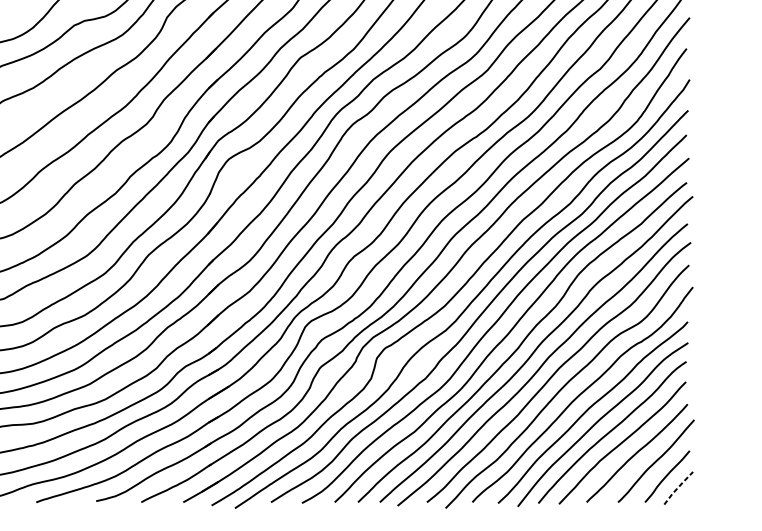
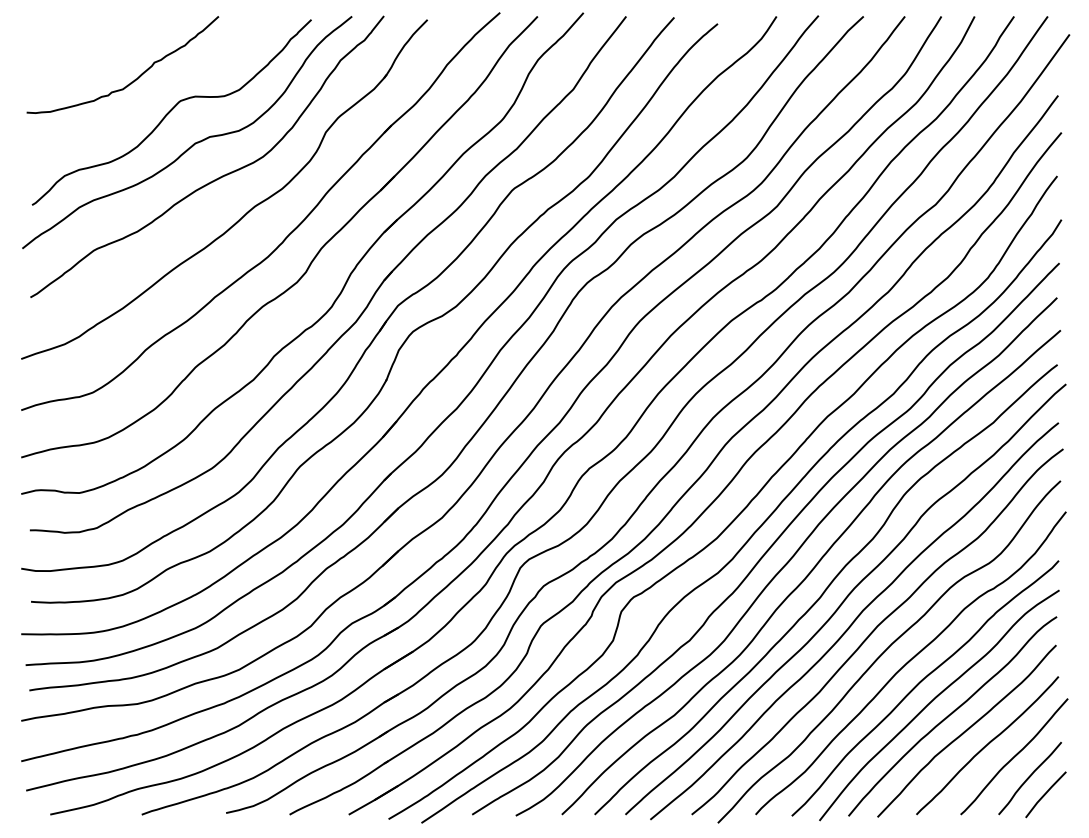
line: (678, 488) -> (1045, 794), dashed -> solid

